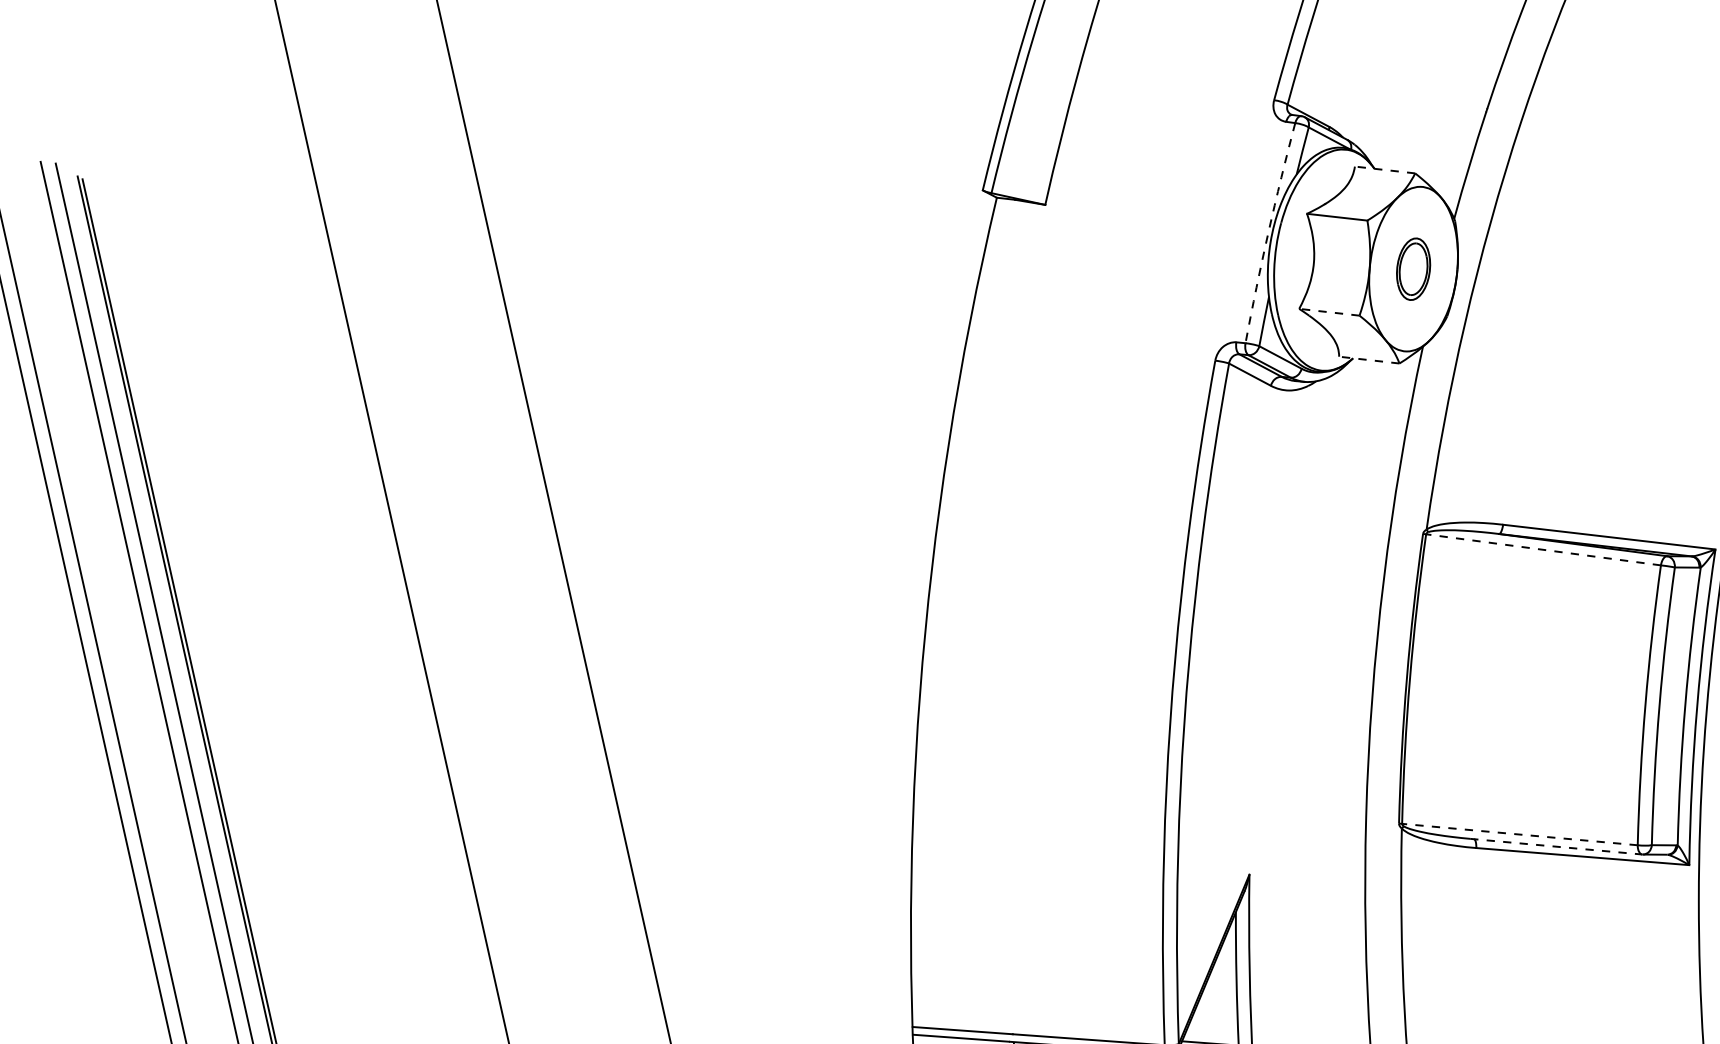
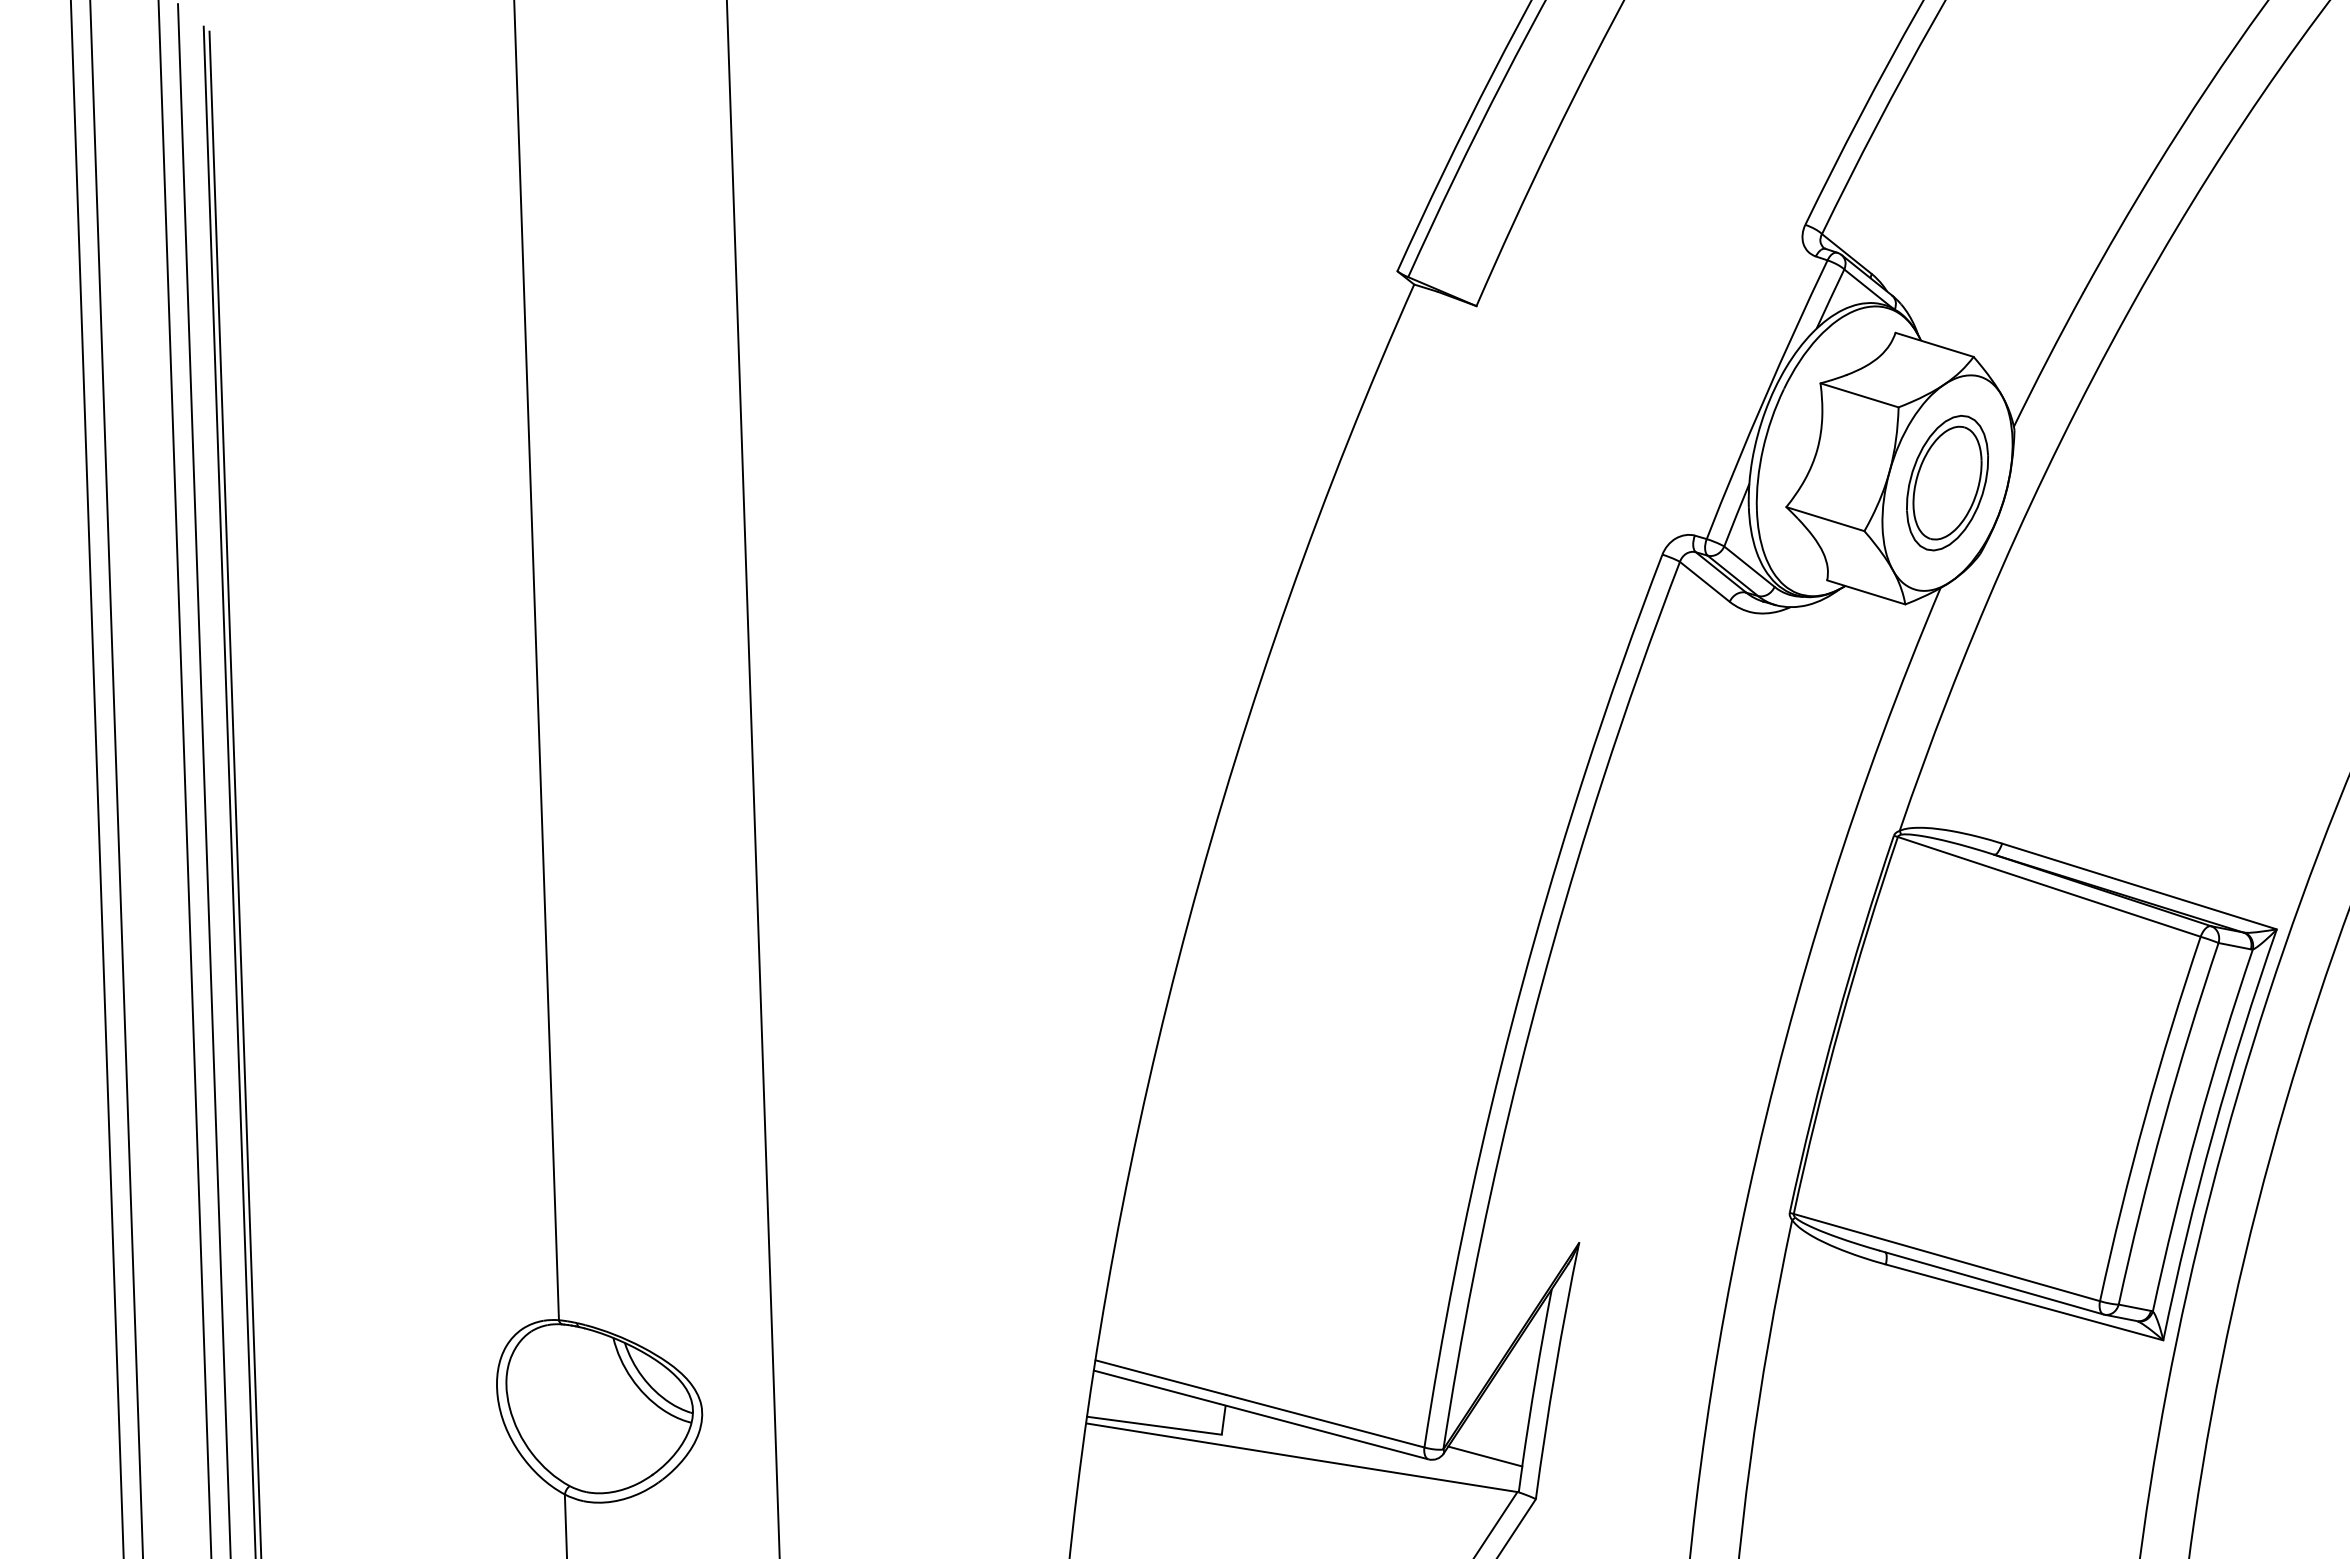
line: (1384, 169) -> (1934, 344), dashed -> solid
arc: (1268, 232) -> (1764, 398), dashed -> solid
part: (1413, 269) -> (1947, 483), size x1.67
line: (1329, 312) -> (1825, 519), dashed -> solid
line: (1369, 360) -> (1866, 592), dashed -> solid
line: (1542, 549) -> (2048, 886), dashed -> solid
line: (1519, 834) -> (1946, 1257), dashed -> solid
line: (1556, 846) -> (1992, 1282), dashed -> solid

